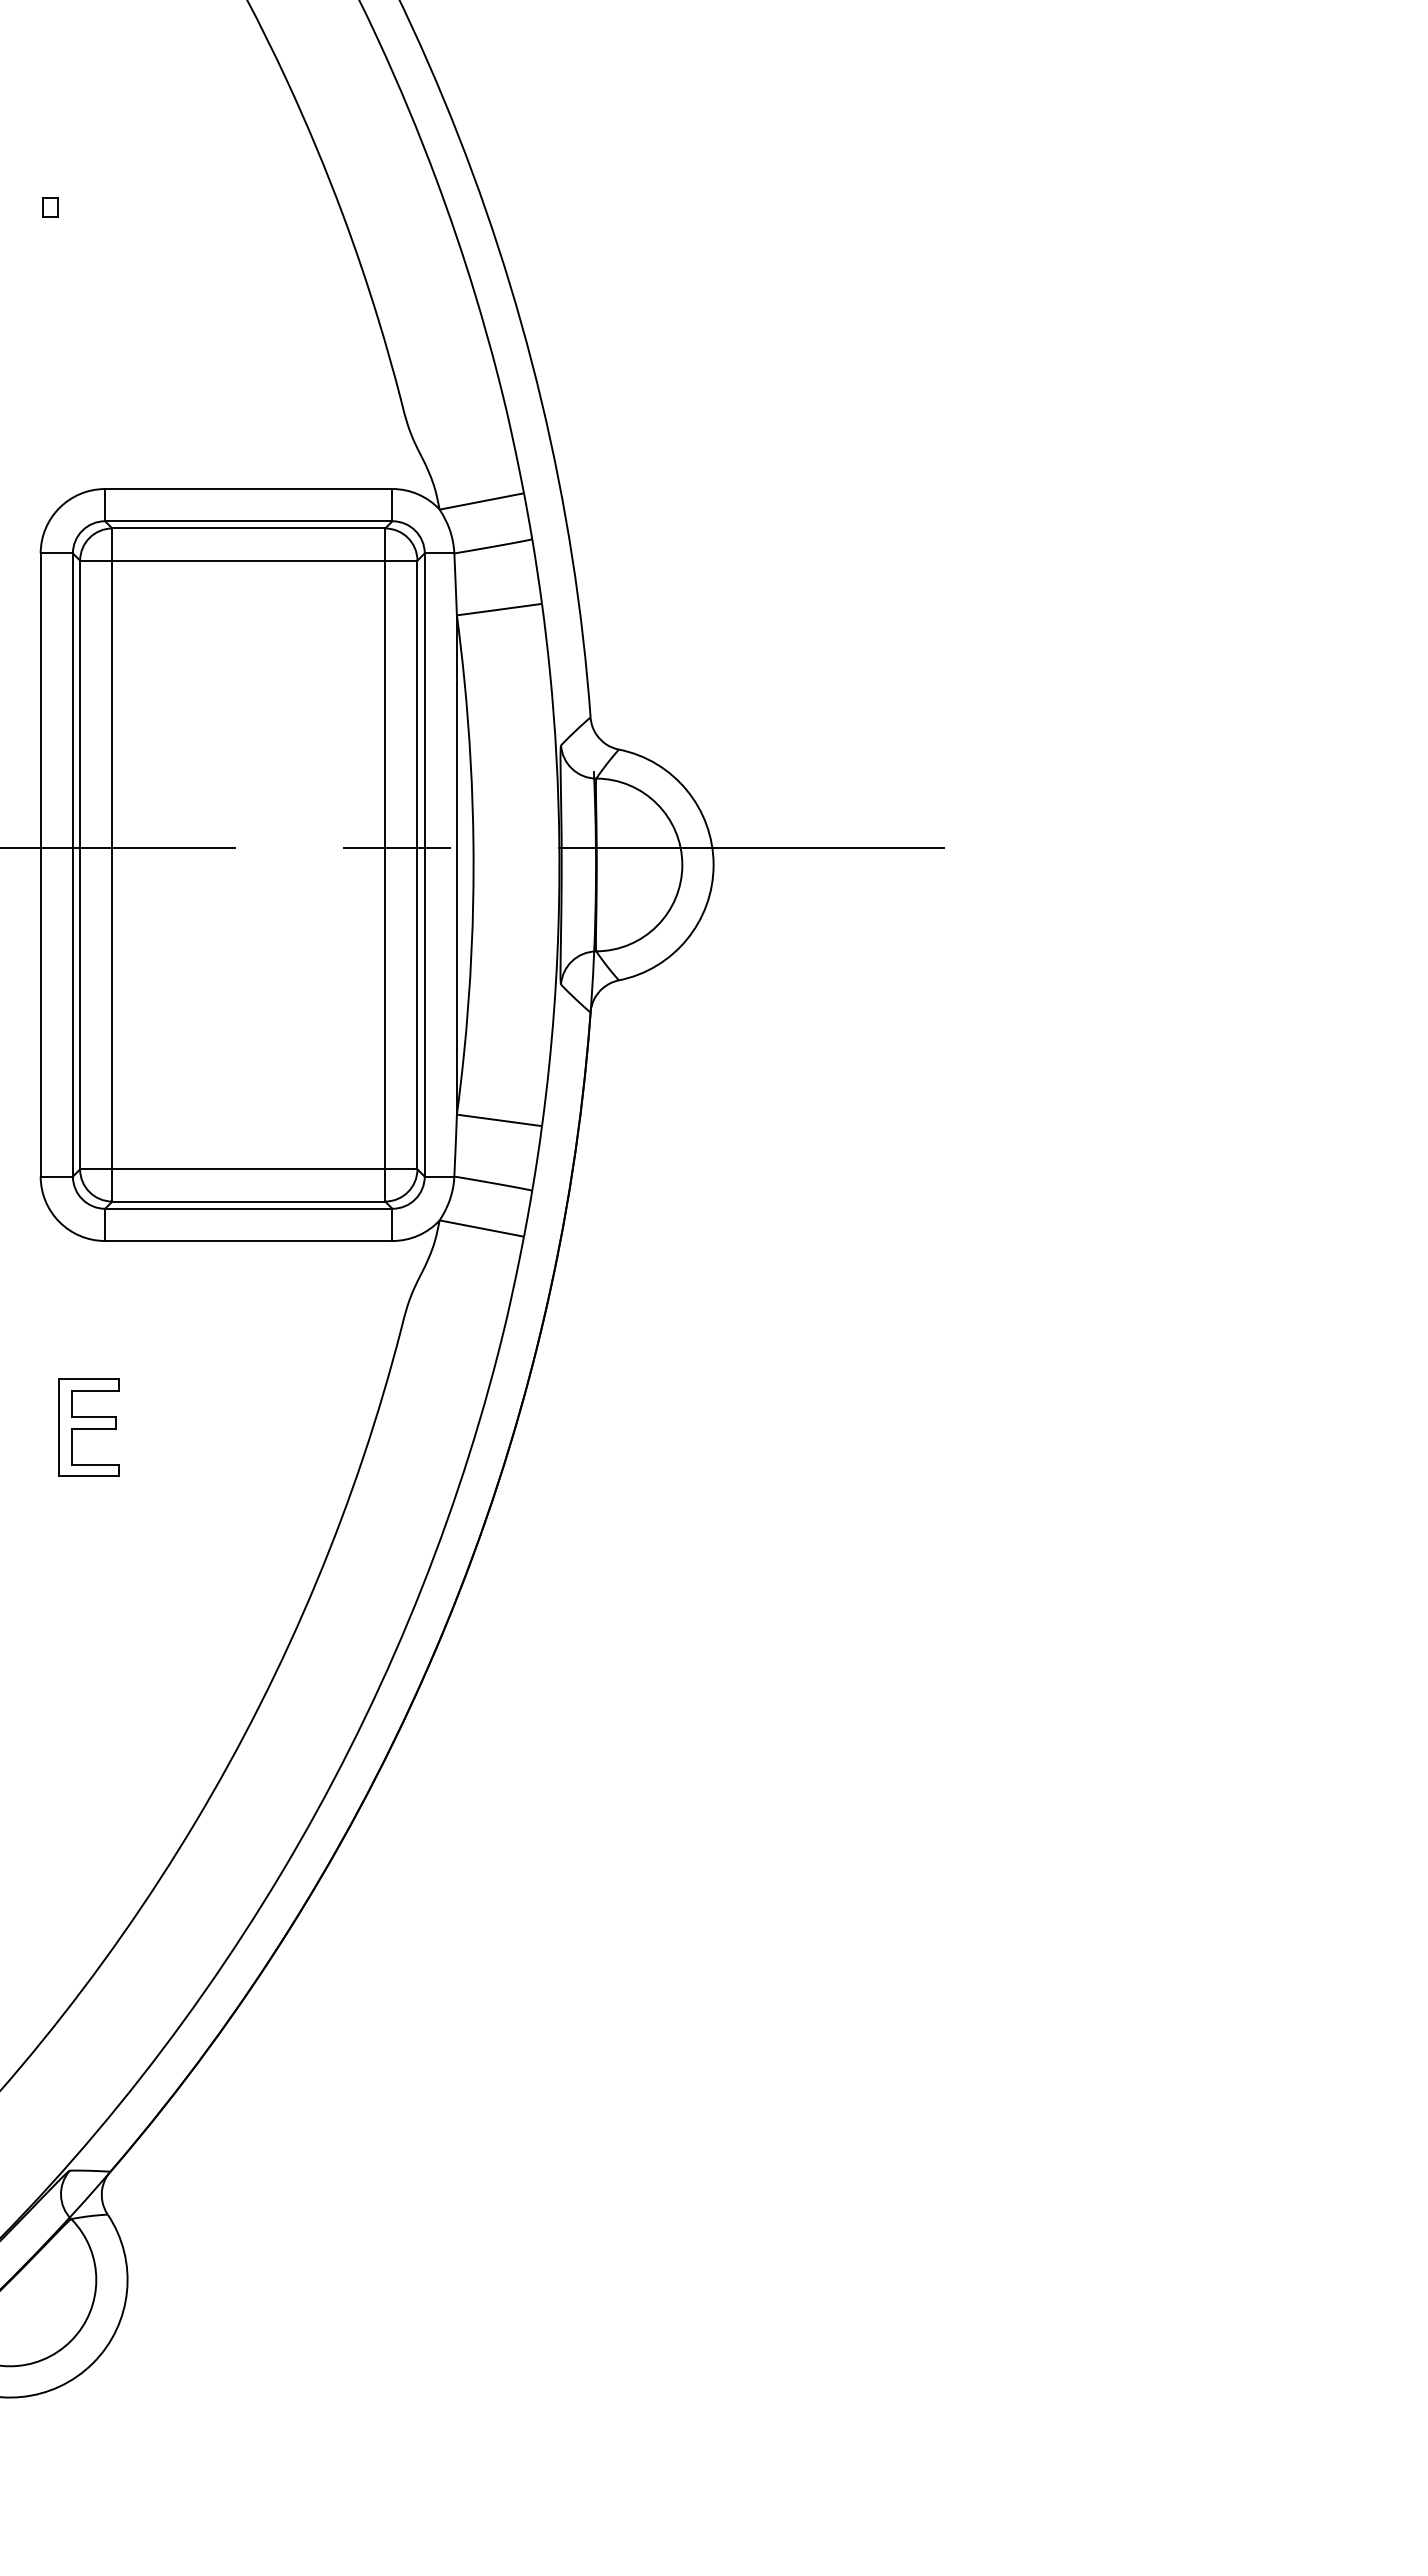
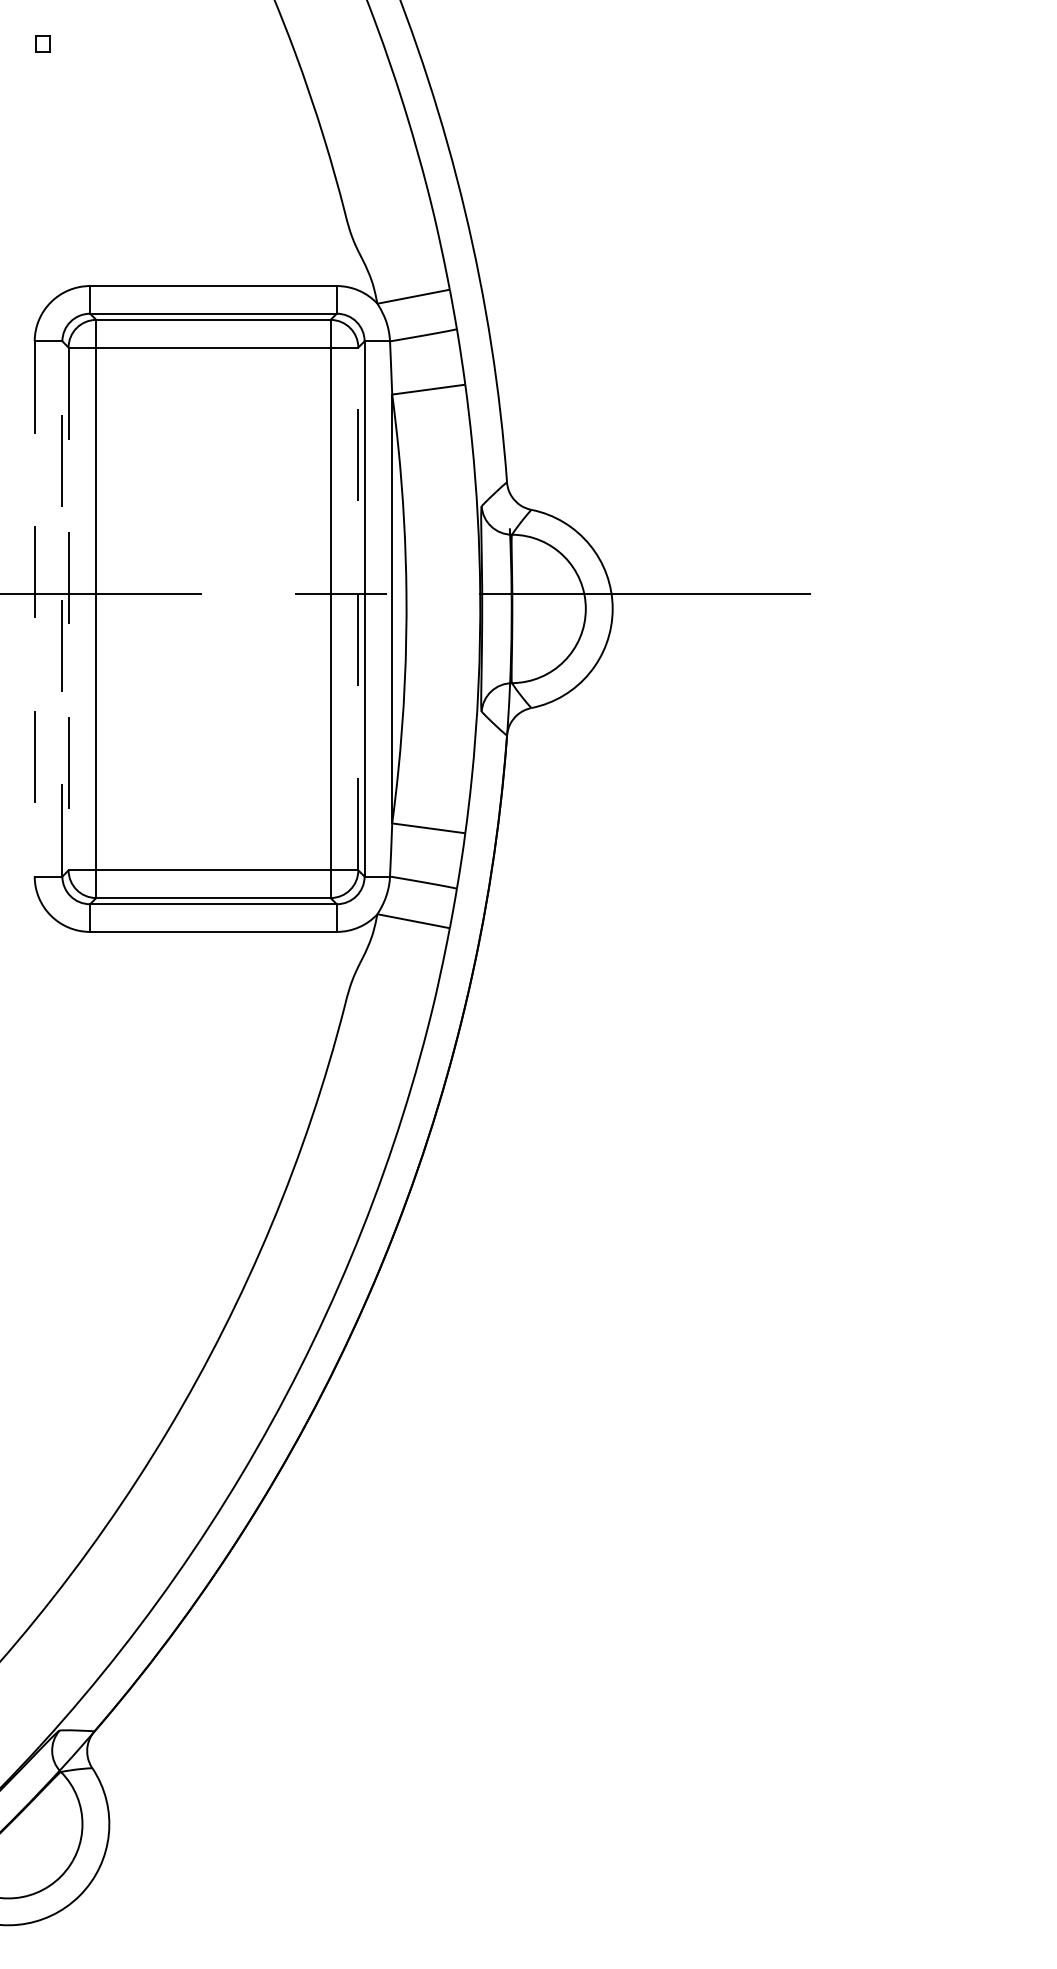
line: (417, 864) -> (358, 608), solid -> dashed
line: (40, 865) -> (34, 609), solid -> dashed
line: (73, 865) -> (62, 609), solid -> dashed
line: (80, 865) -> (68, 609), solid -> dashed
part: (88, 1427) -> (75, 1092), removed

